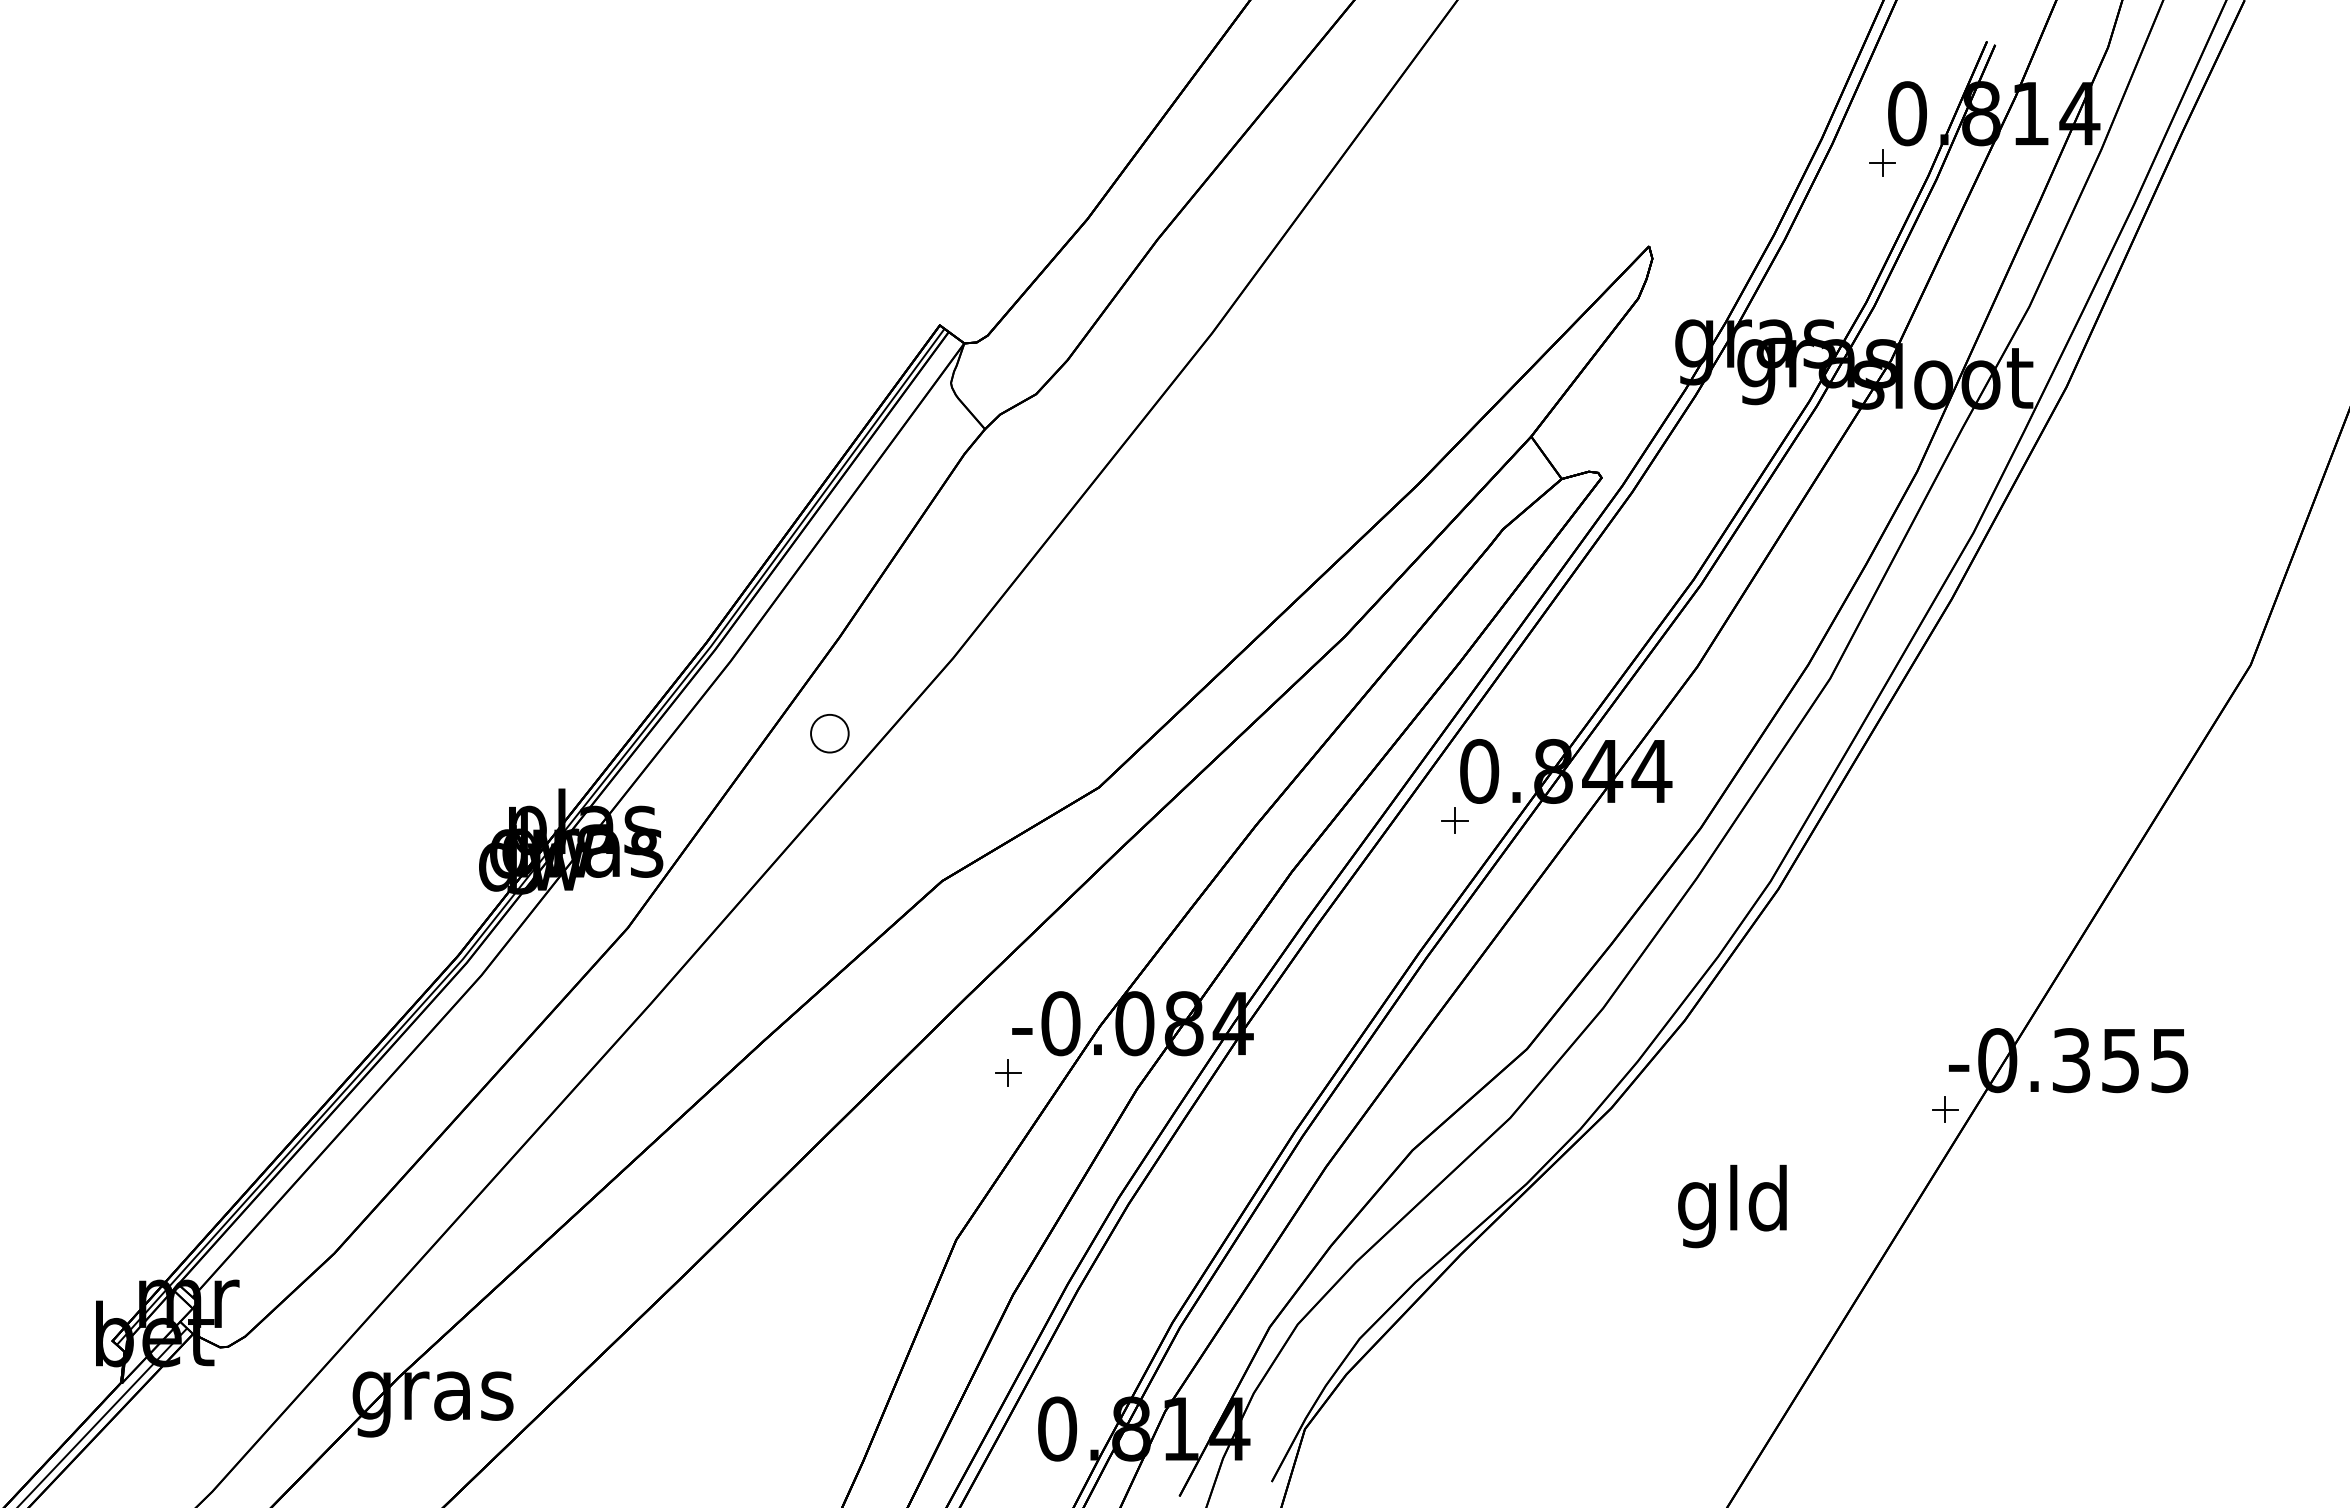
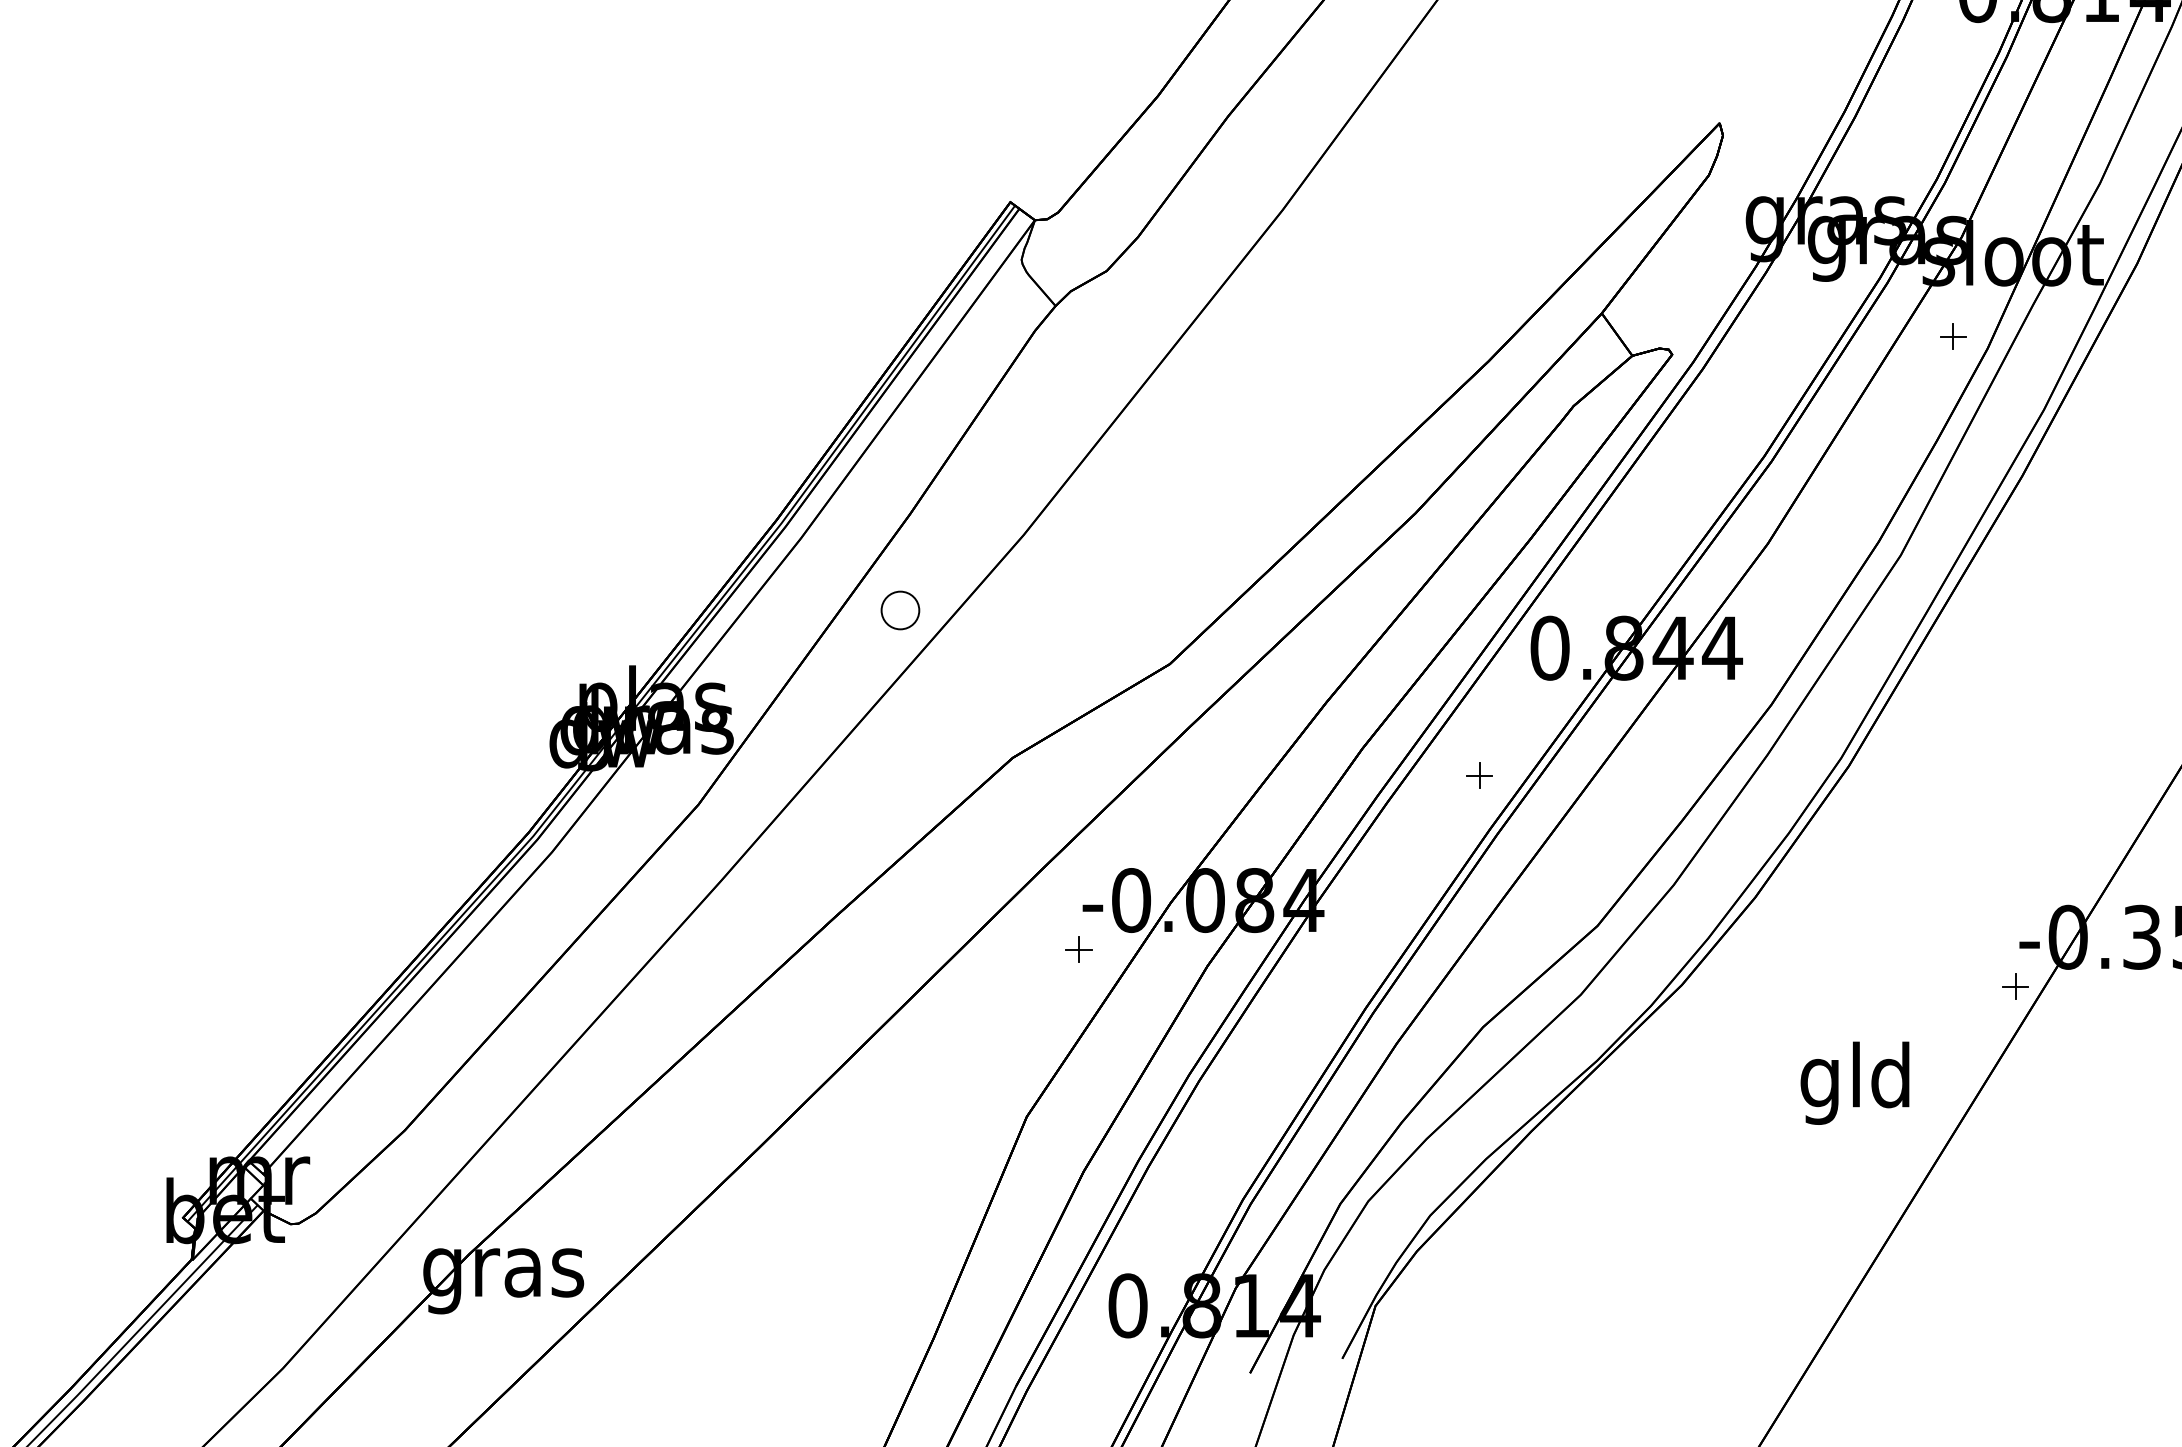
part: (1882, 162) -> (1953, 336), moved
part: (1454, 820) -> (1479, 775), moved
text: (1732, 1206) -> (1855, 1083), moved

